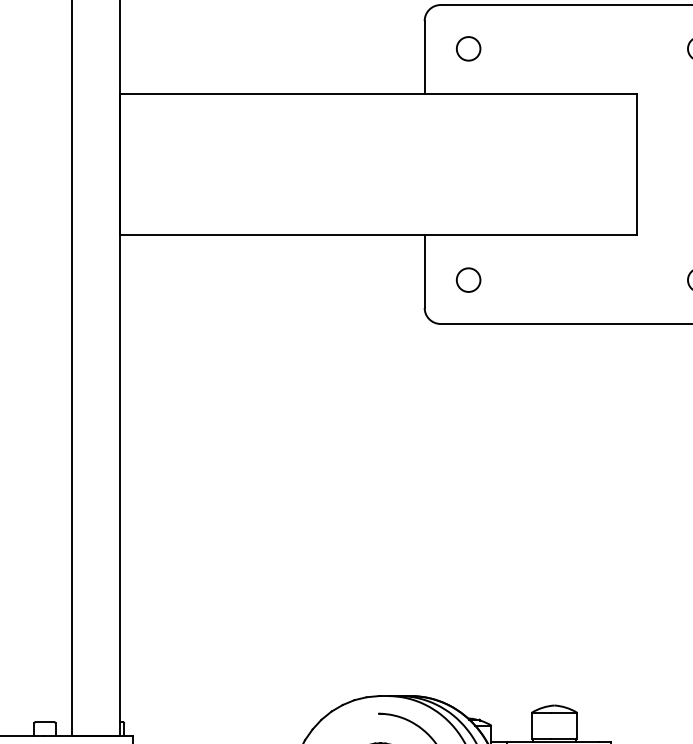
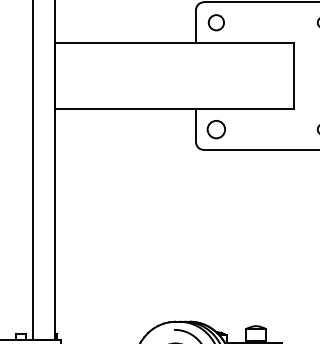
circle: (468, 48) -> (216, 22), size x1.4
circle: (468, 280) -> (216, 129), size x1.6

